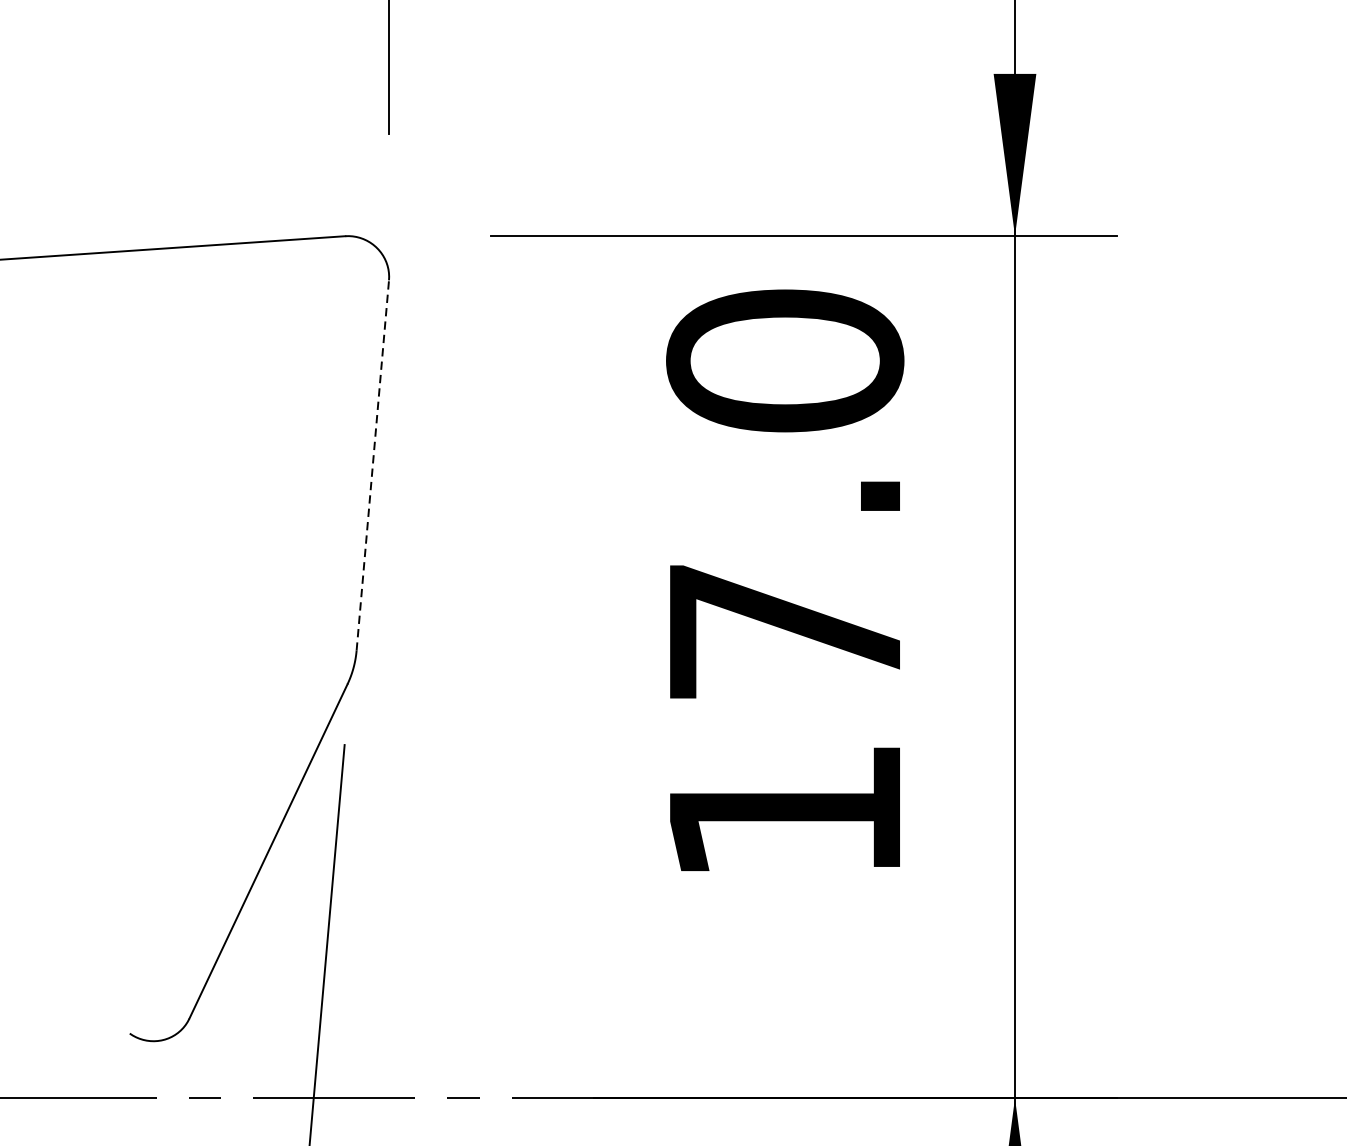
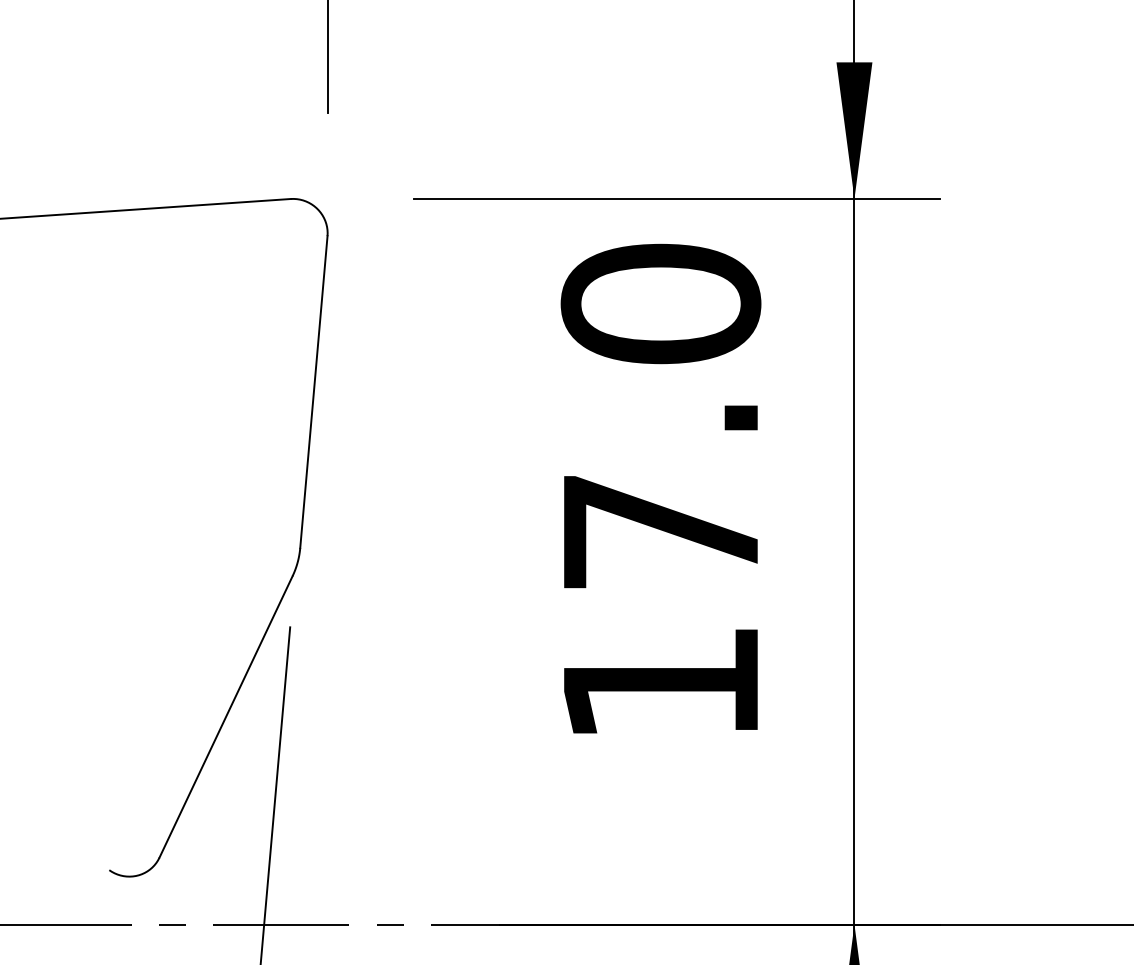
line: (372, 464) -> (313, 391), dashed -> solid

